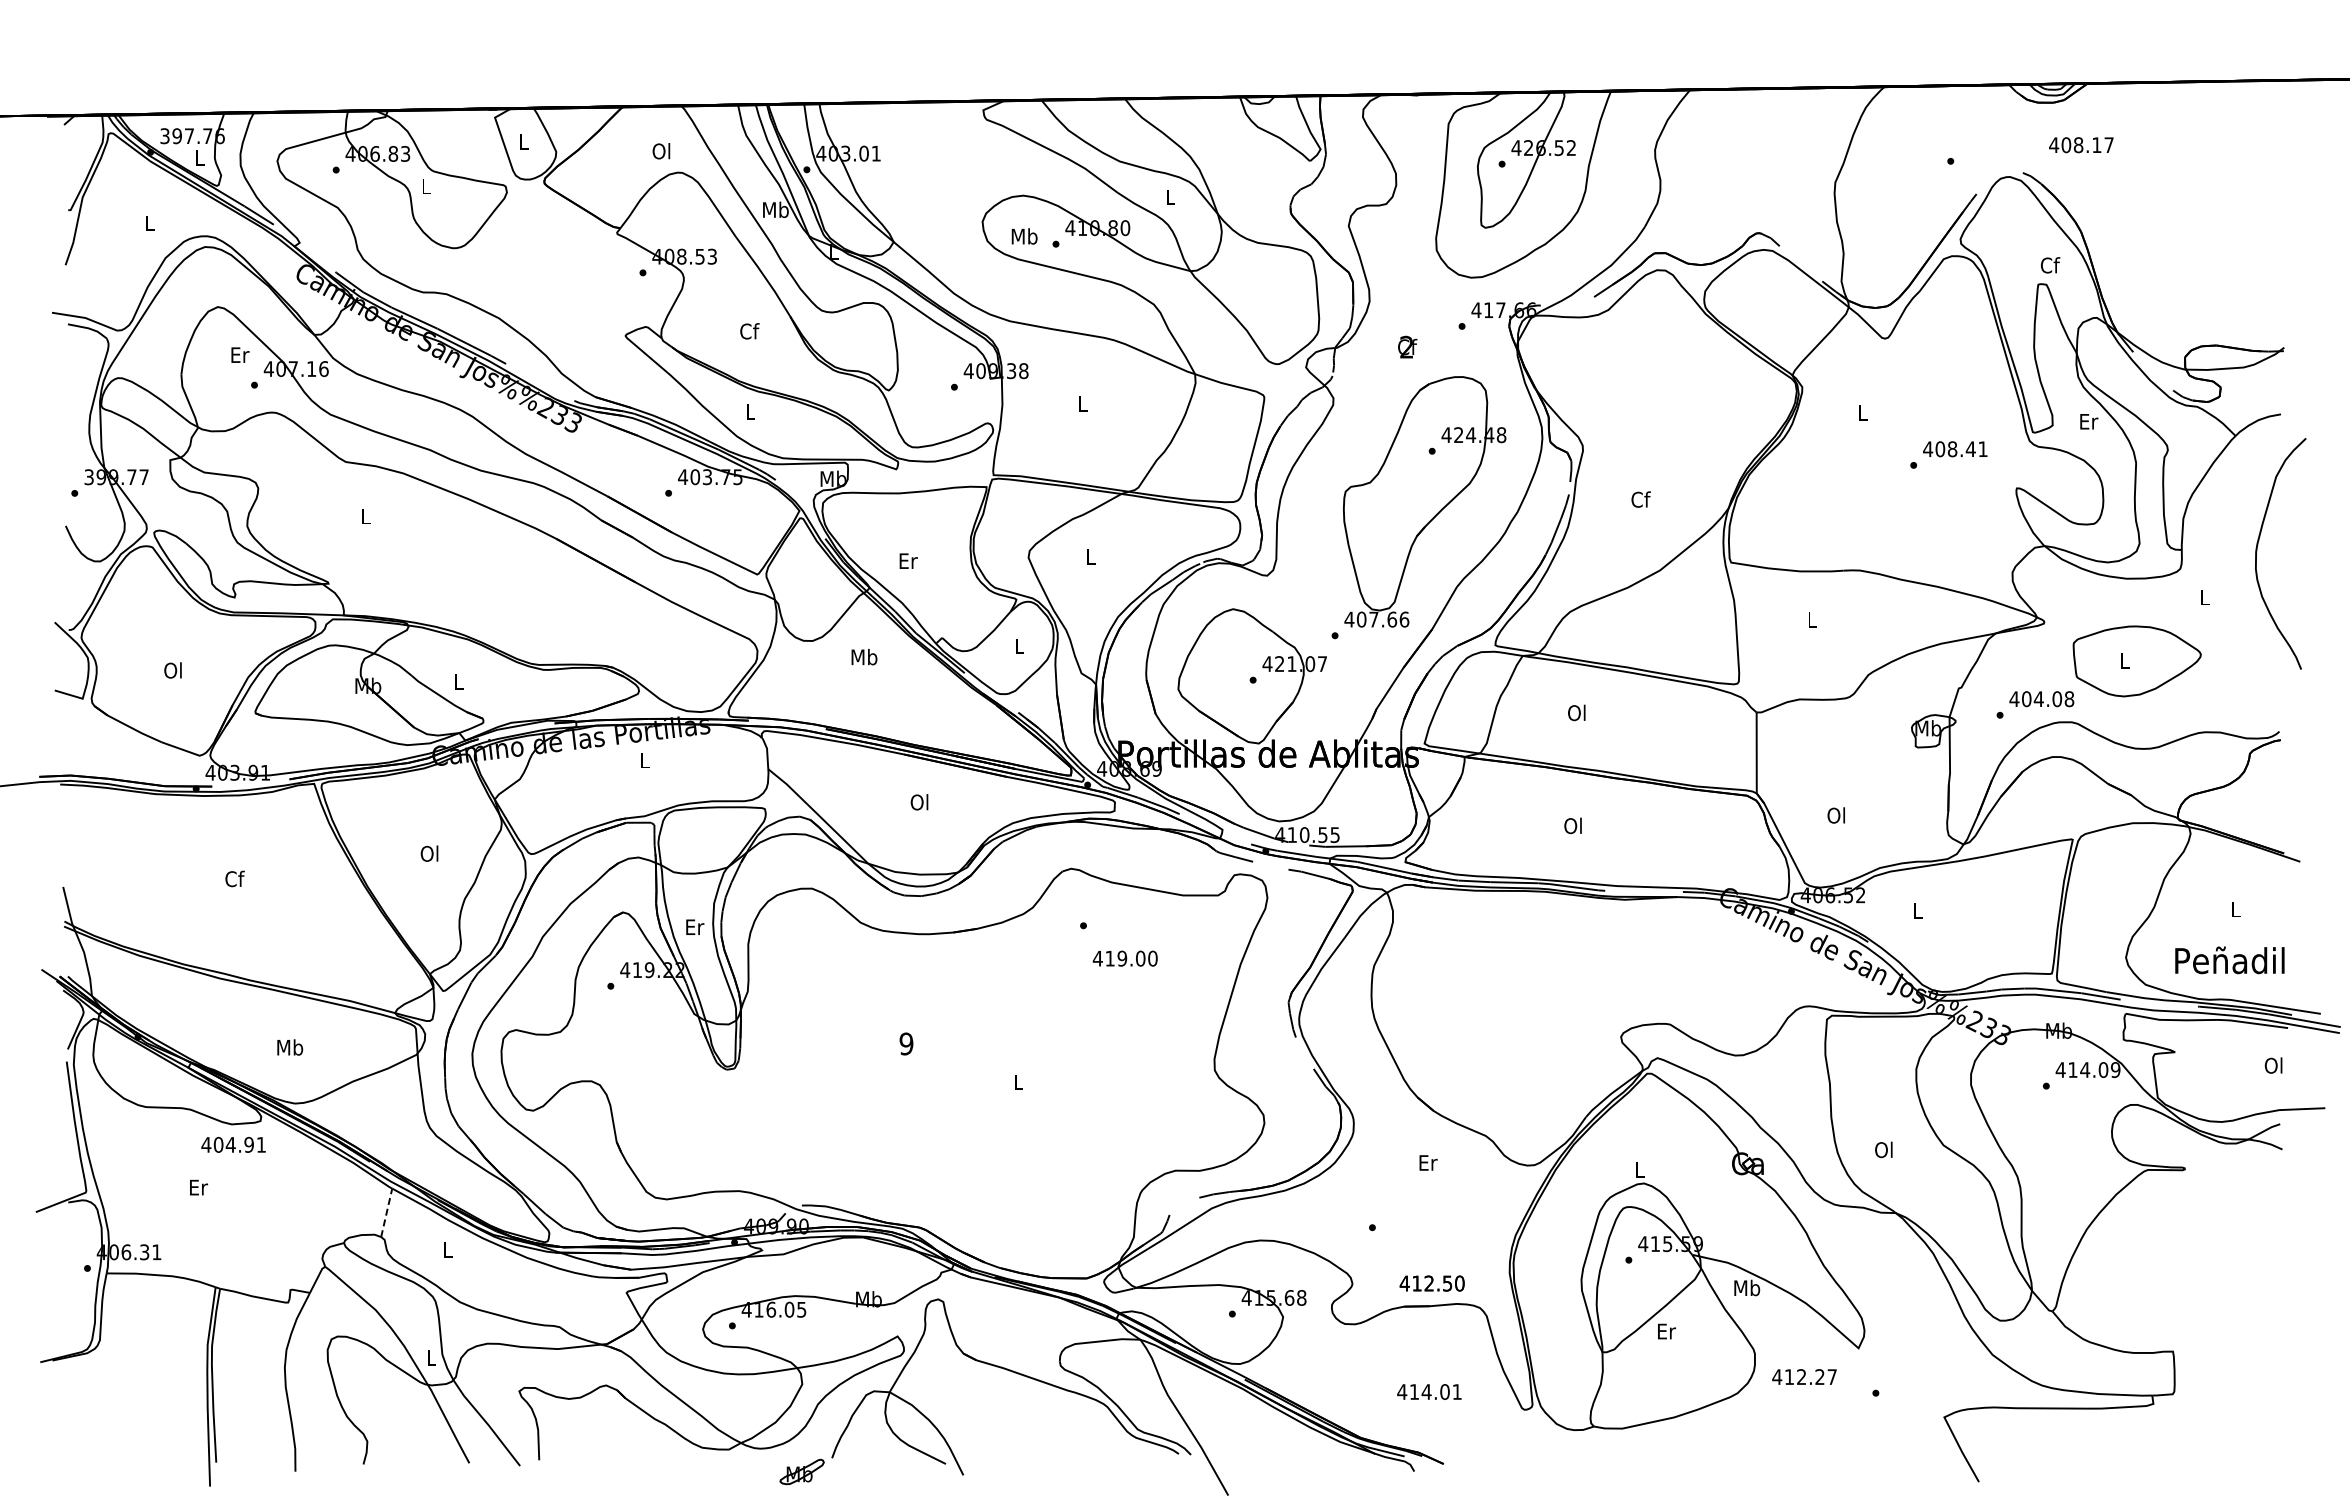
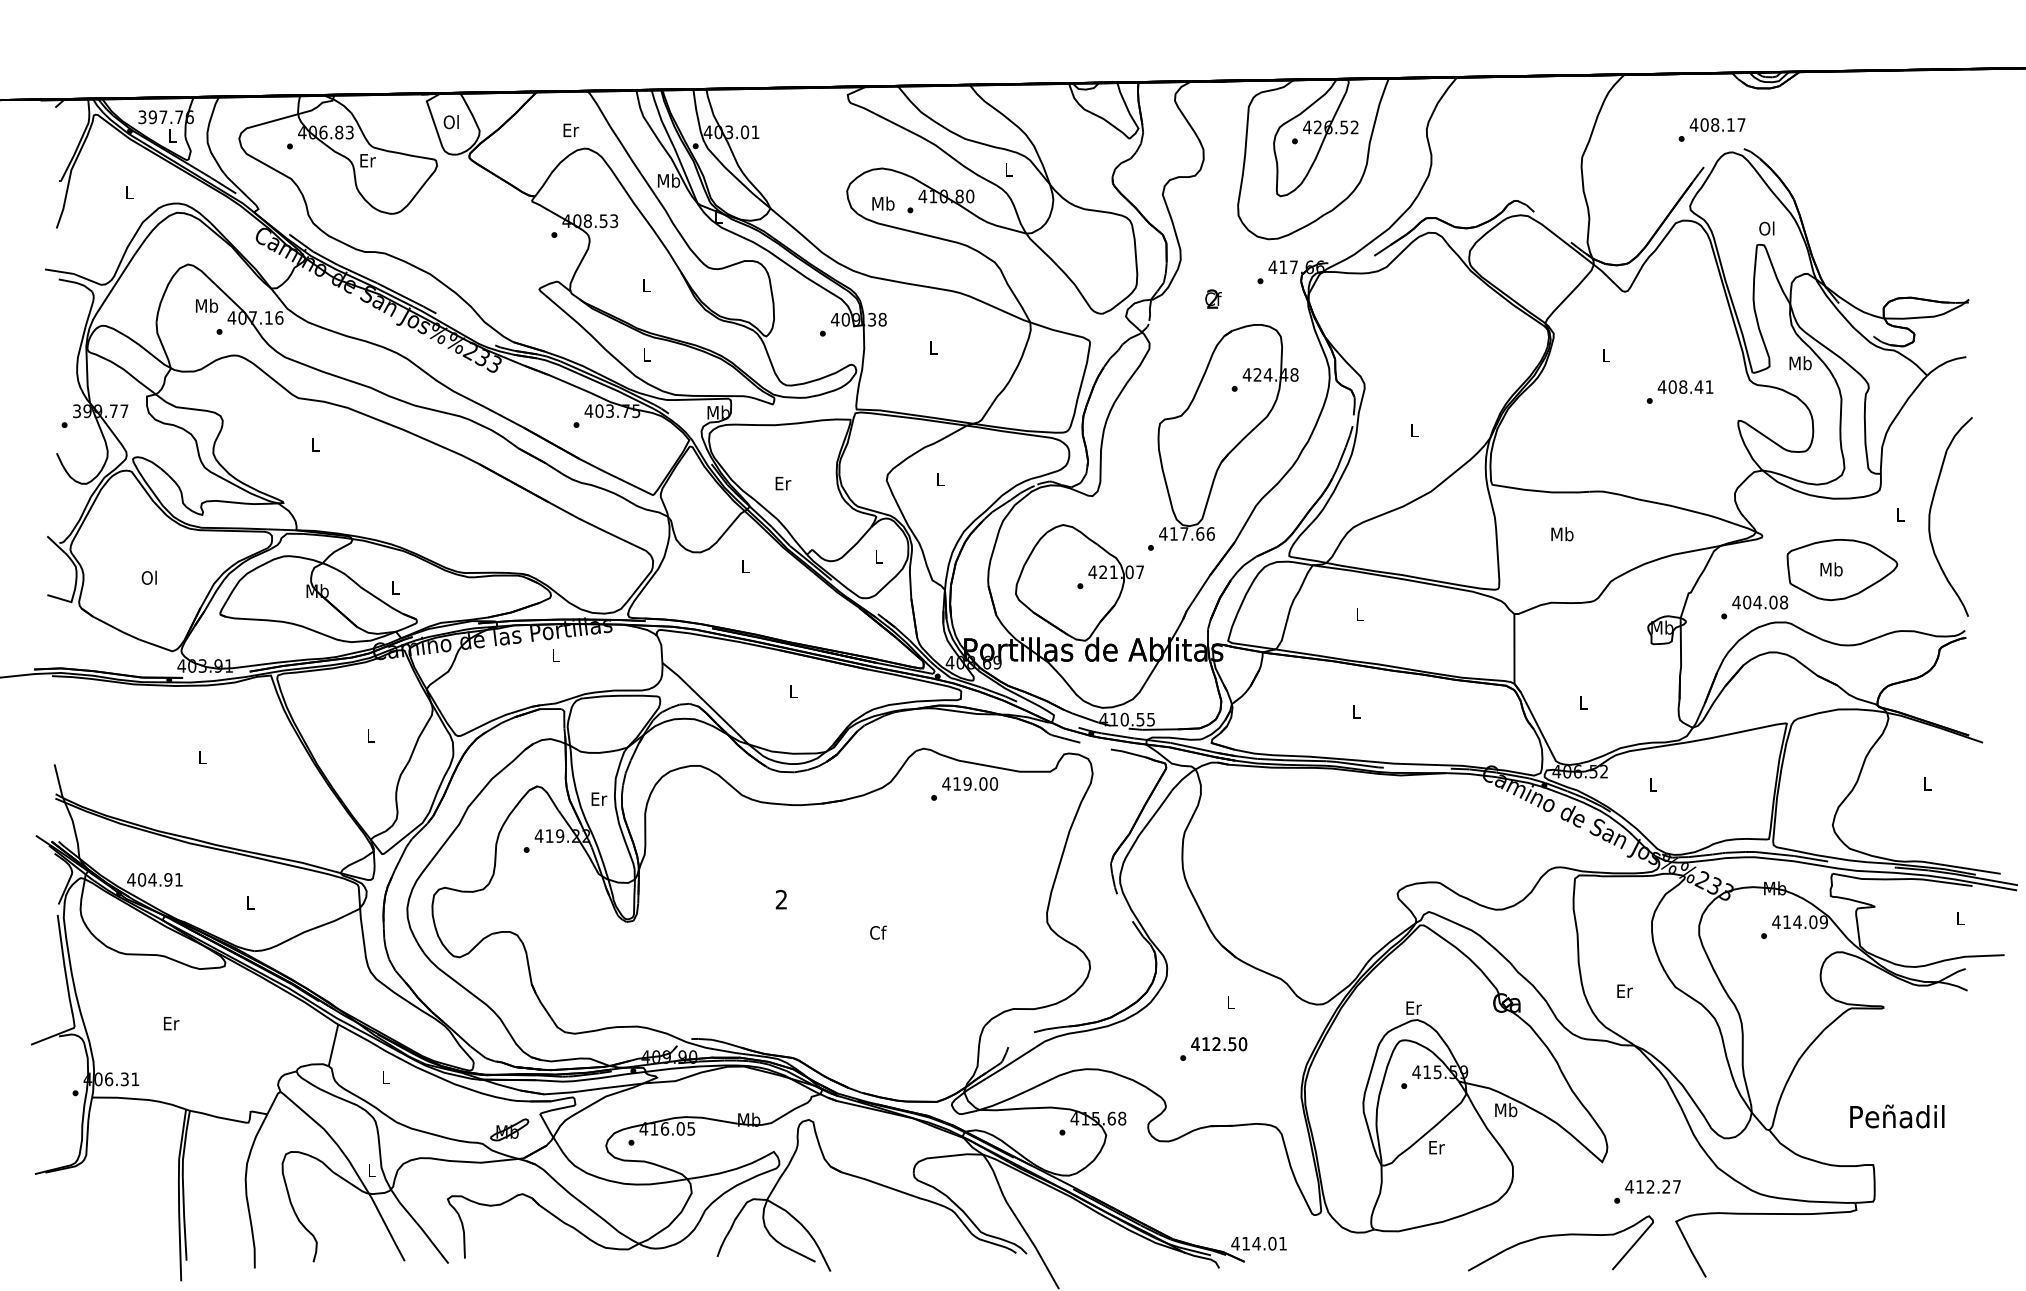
text: (523, 141) -> (451, 121), L -> Ol
text: (2081, 145) -> (1717, 125), moved
text: (661, 151) -> (570, 130), Ol -> Er
text: (426, 186) -> (367, 160), L -> Er
text: (2050, 265) -> (1767, 228), Cf -> Ol
text: (749, 331) -> (646, 285), Cf -> L
text: (239, 354) -> (206, 305), Er -> Mb
text: (2088, 421) -> (1800, 363), Er -> Mb
text: (1640, 499) -> (1414, 430), Cf -> L
curve: (2257, 551) -> (1930, 514), moved
text: (1361, 619) -> (1173, 533), 407.66 -> 417.66
text: (1812, 619) -> (1562, 533), L -> Mb
text: (864, 657) -> (745, 566), Mb -> L
text: (2124, 660) -> (1831, 569), L -> Mb
text: (1576, 712) -> (1359, 614), Ol -> L
text: (919, 802) -> (792, 691), Ol -> L
text: (1835, 815) -> (1582, 702), Ol -> L
text: (1572, 825) -> (1355, 711), Ol -> L
text: (429, 853) -> (370, 735), Ol -> L
text: (234, 878) -> (202, 757), Cf -> L
text: (1124, 958) -> (969, 783), moved
text: (2229, 960) -> (1896, 1116), moved
text: (906, 1043) -> (781, 899), 9 -> 2
text: (290, 1047) -> (250, 902), Mb -> L
text: (2273, 1065) -> (1959, 918), Ol -> L
text: (1018, 1082) -> (878, 932), L -> Cf
text: (233, 1144) -> (154, 879), moved
text: (1884, 1149) -> (1624, 990), Ol -> Er
text: (1428, 1162) -> (1231, 1001), Er -> L
text: (1640, 1169) -> (1414, 1007), L -> Er
line: (386, 1212) -> (333, 1045), dashed -> solid
text: (1431, 1283) -> (1218, 1044), moved
text: (1804, 1376) -> (1653, 1186), moved
text: (1429, 1391) -> (1259, 1243), moved
curve: (1807, 1434) -> (1558, 1236), added
part: (801, 1471) -> (509, 1129), moved

